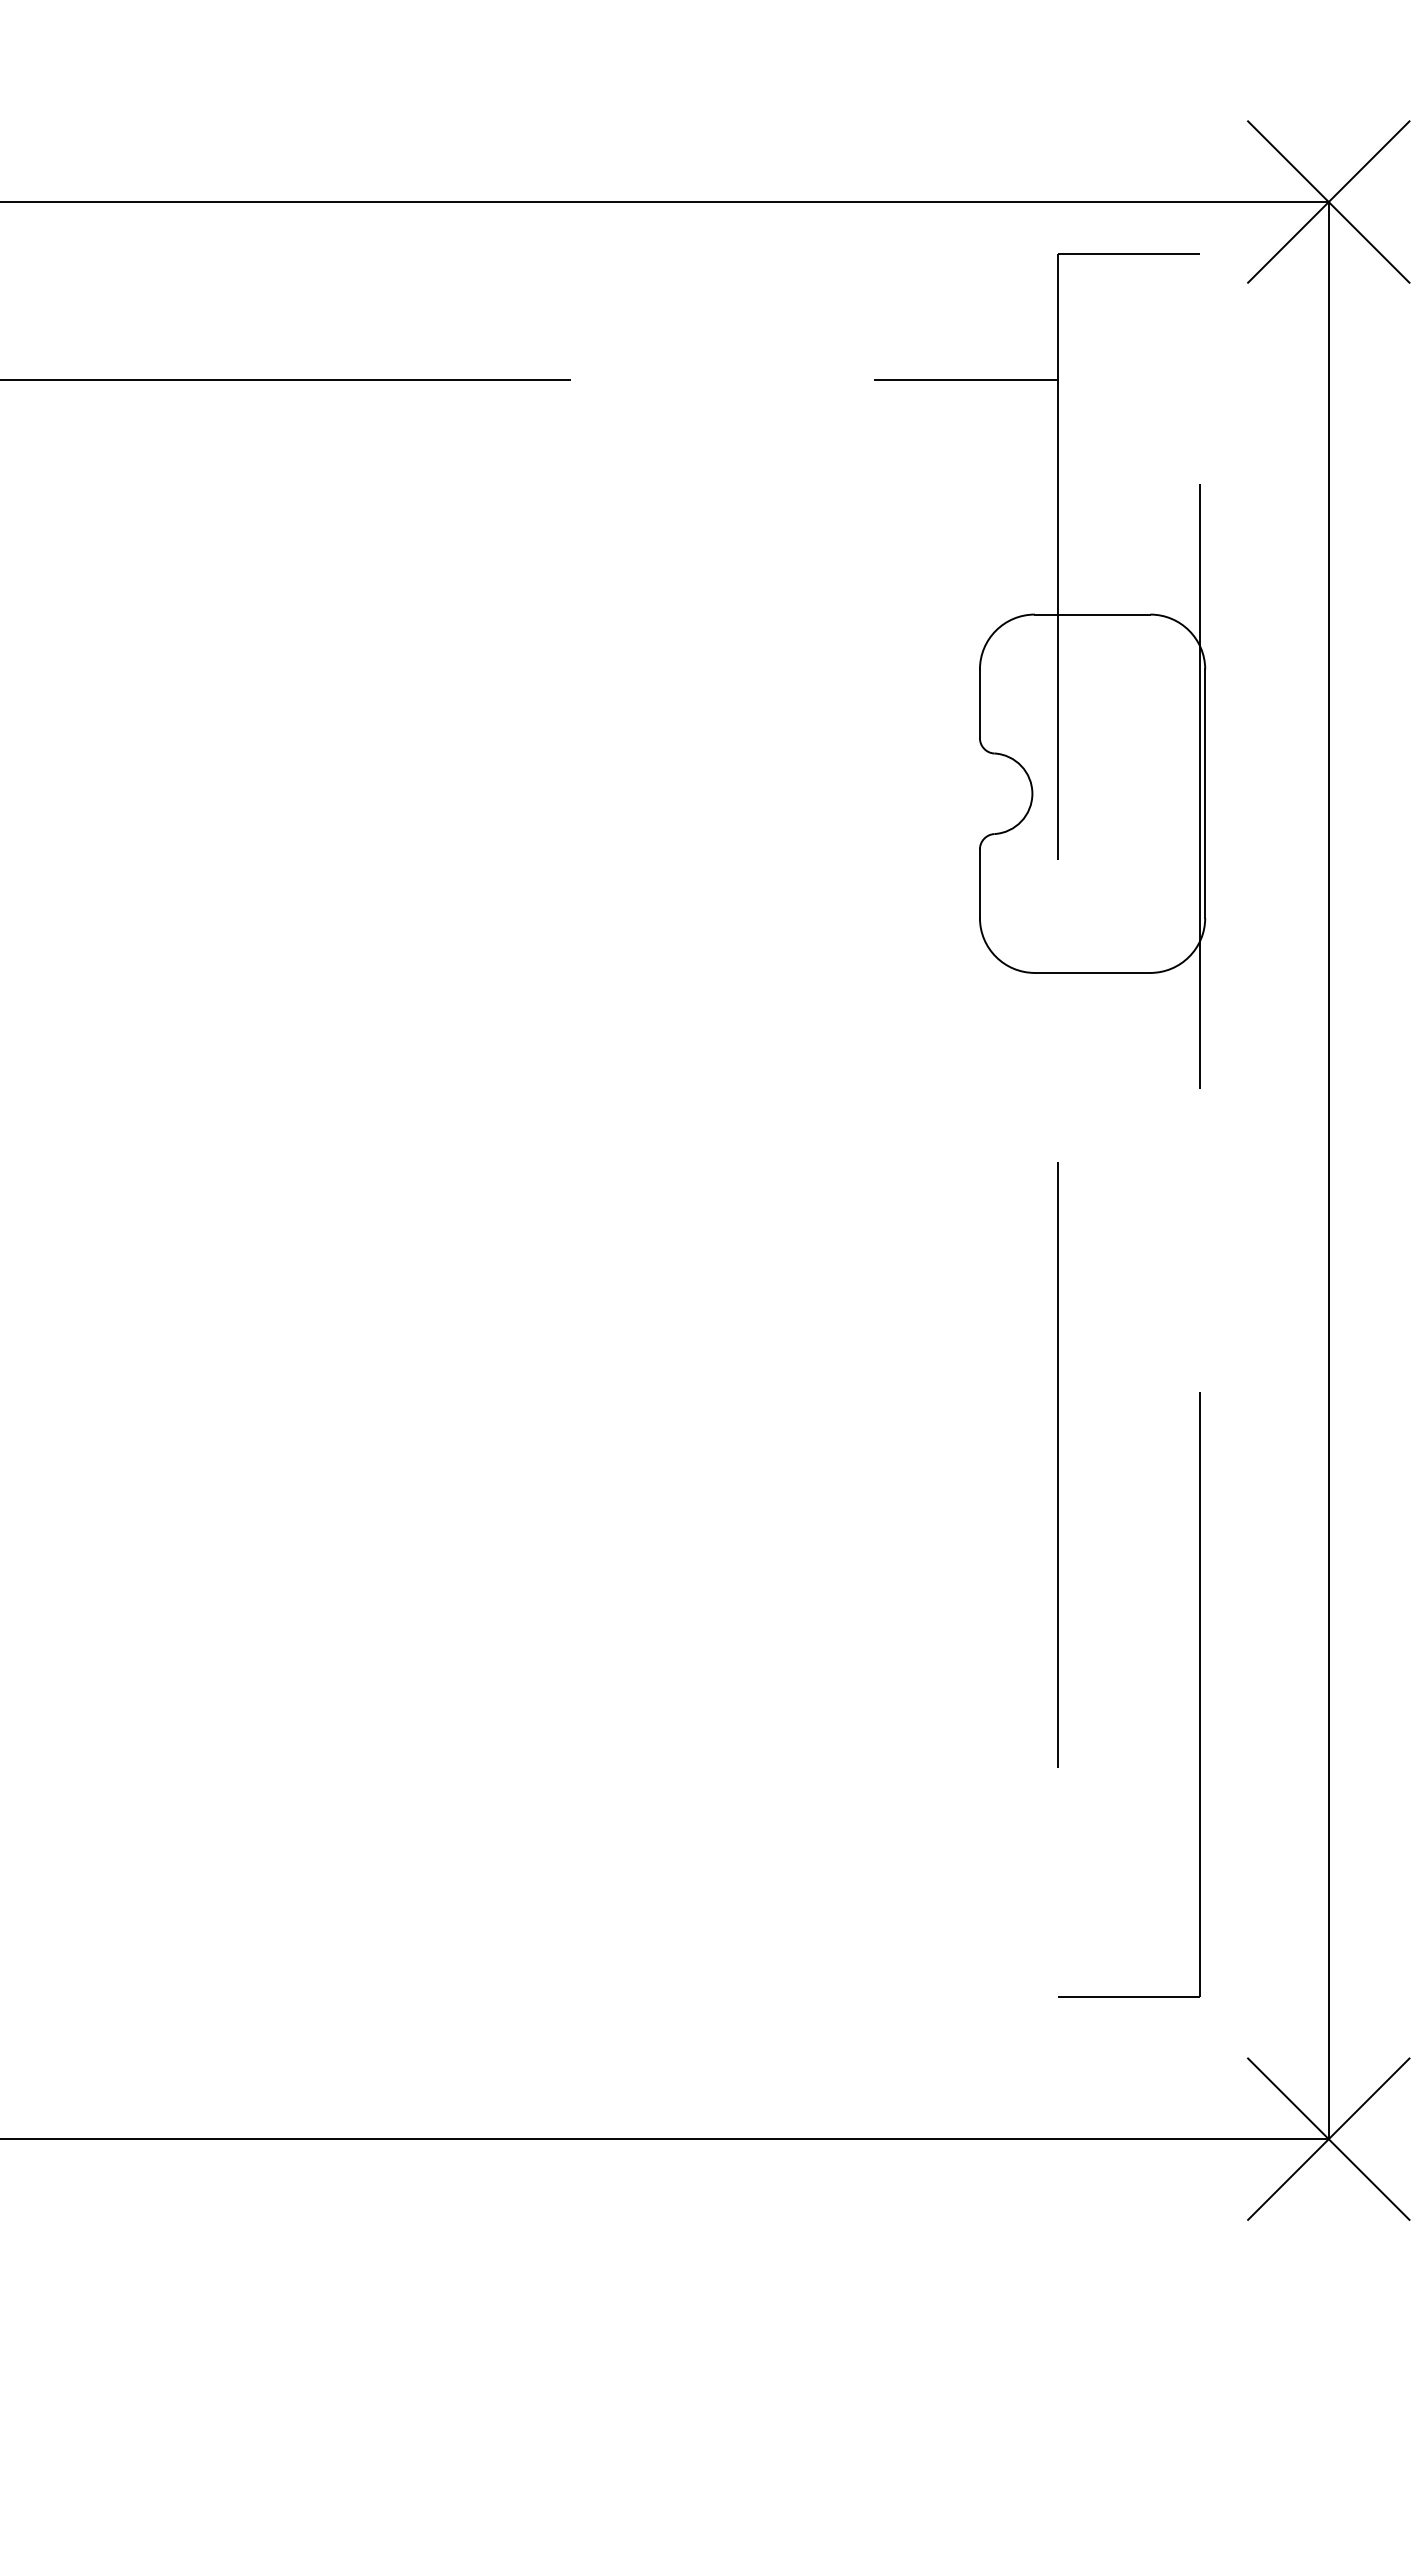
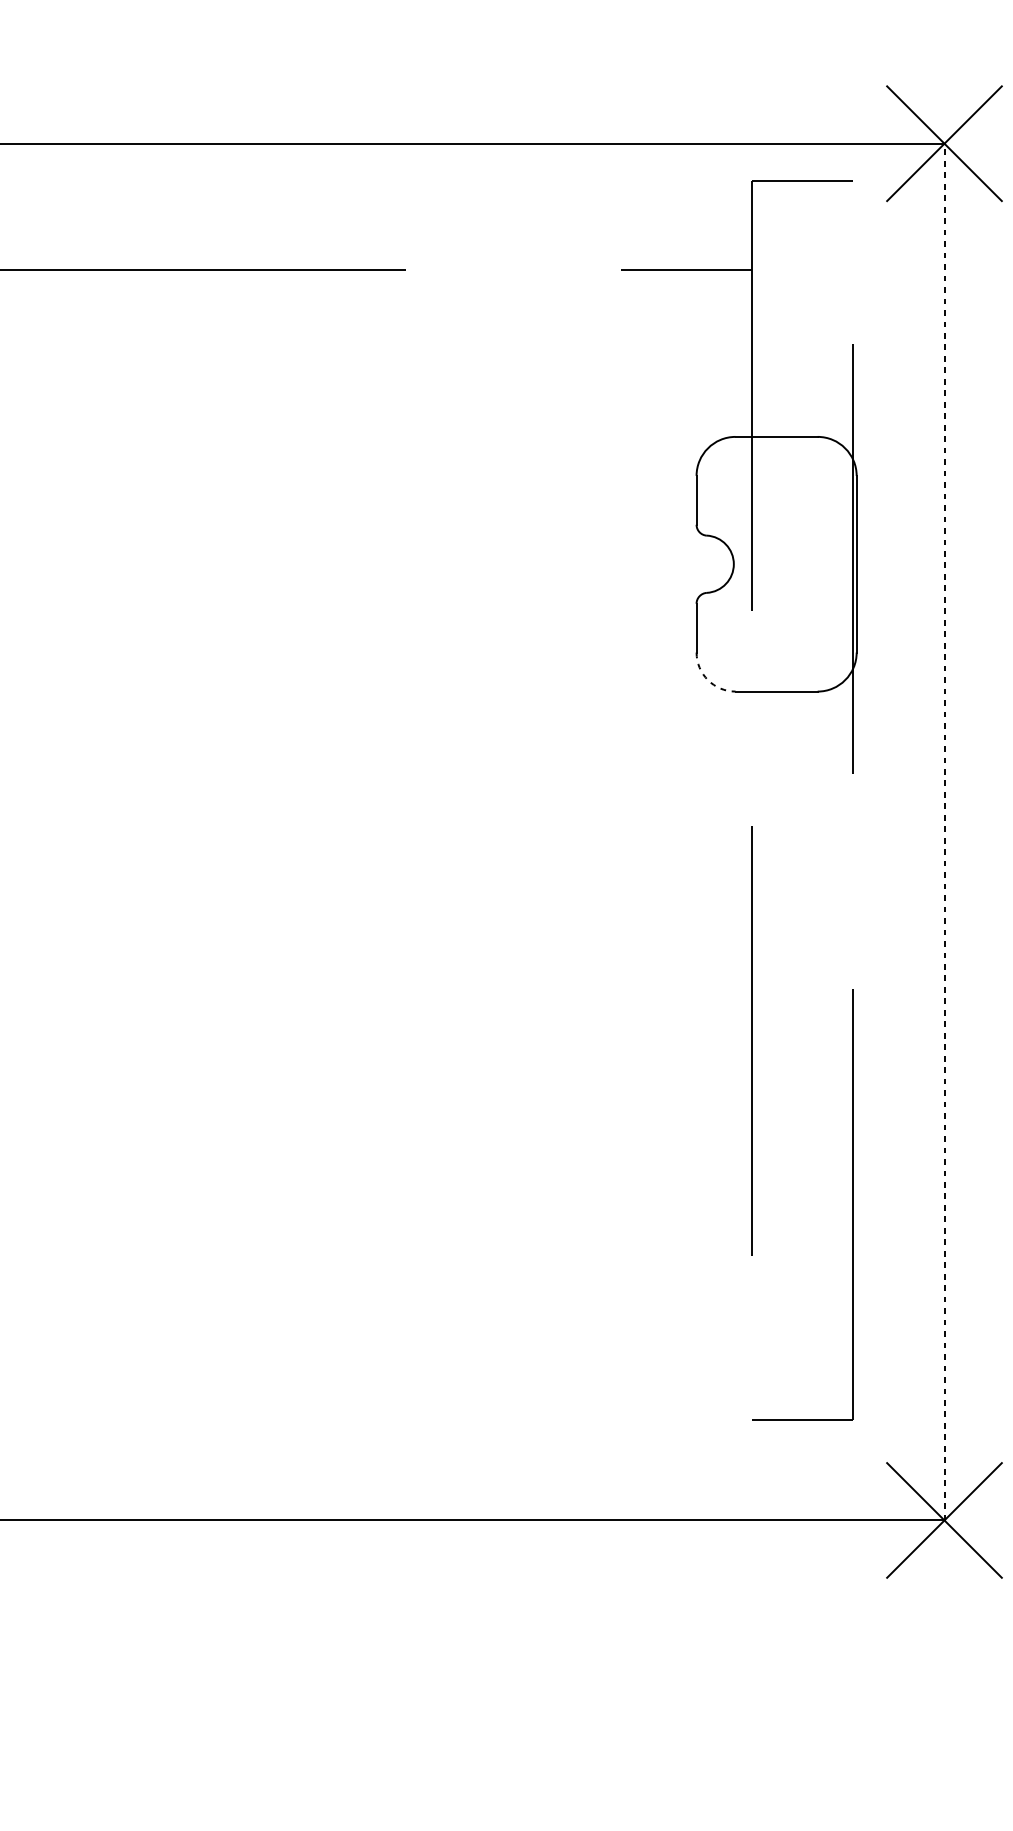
arc: (996, 956) -> (708, 679), solid -> dashed
line: (1328, 1170) -> (944, 831), solid -> dashed

